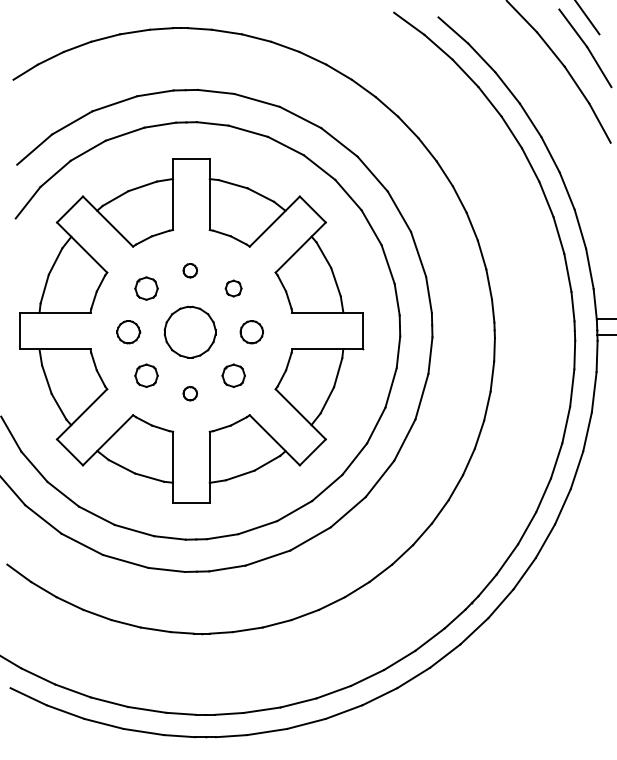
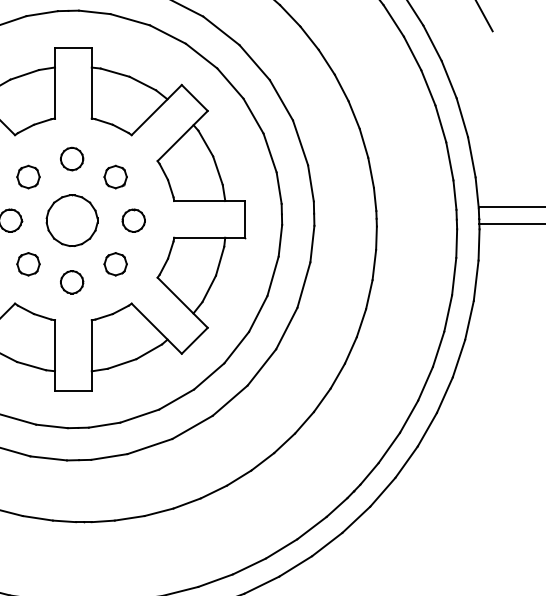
part: (190, 270) -> (72, 158), size x1.67
part: (233, 288) -> (115, 176), size x1.43
part: (190, 393) -> (72, 281), size x1.67

